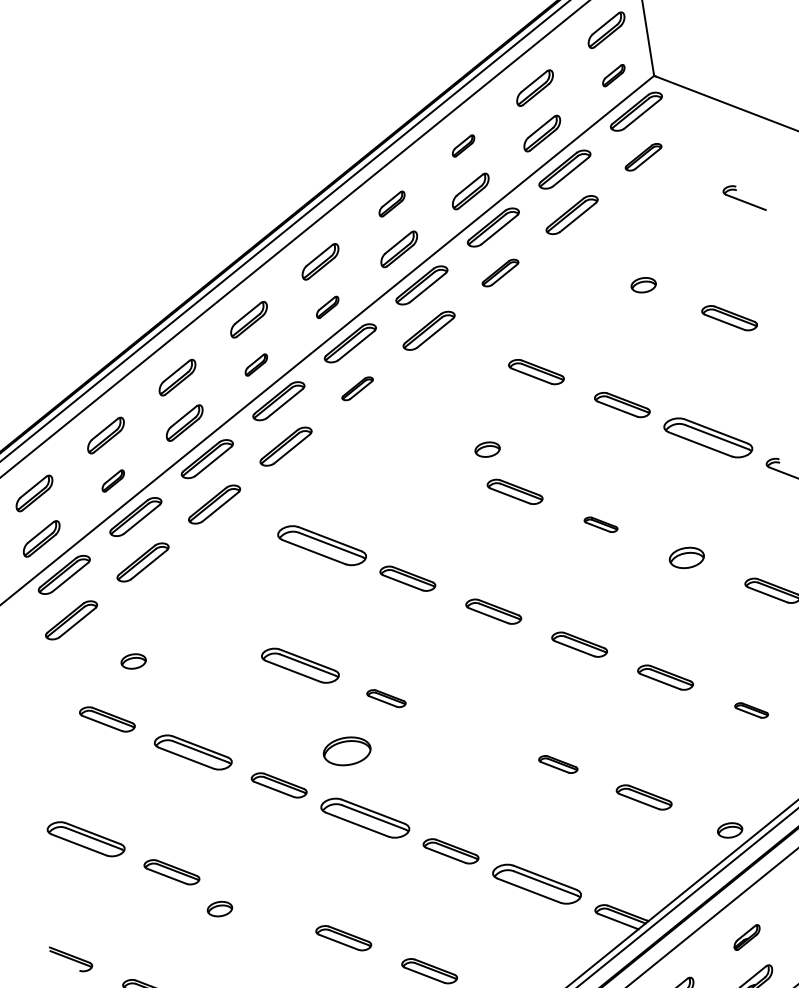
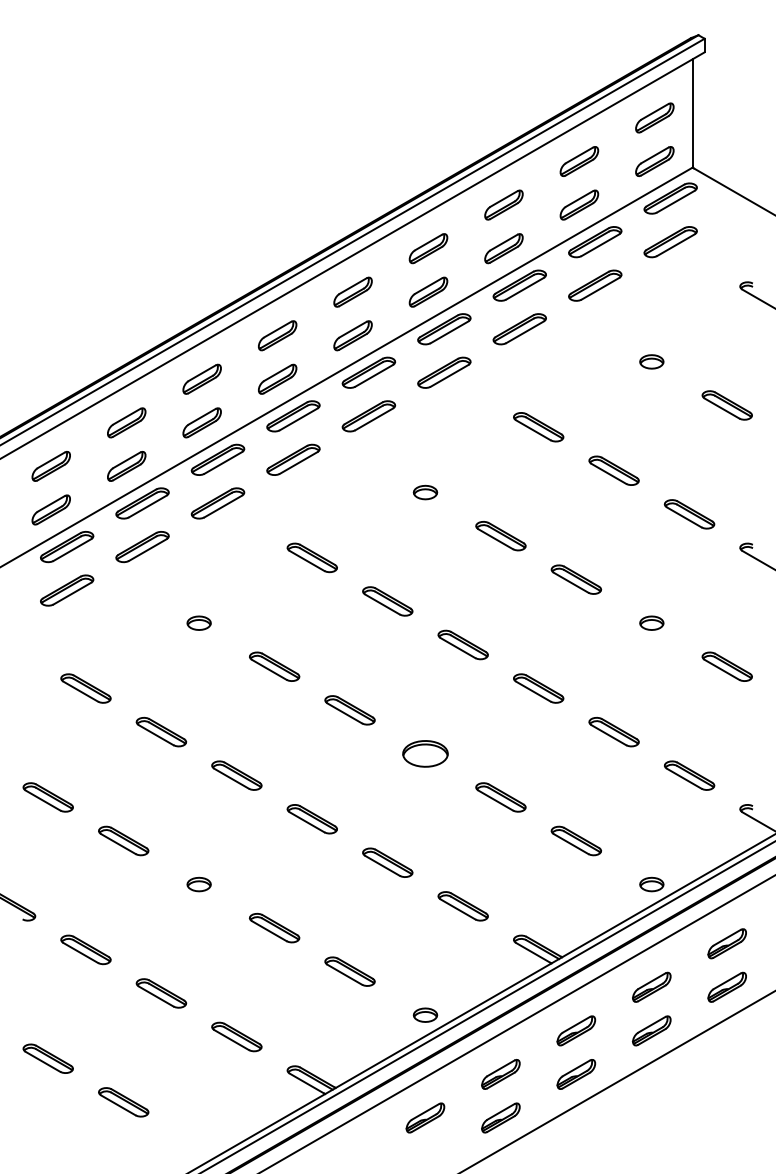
part: (613, 75) -> (654, 161), size x1.67
part: (462, 145) -> (503, 204), size x1.67
part: (643, 157) -> (670, 242), size x1.43
part: (392, 203) -> (428, 248), size x1.43
part: (500, 273) -> (519, 329), size x1.43
part: (327, 307) -> (352, 335), size x1.67
part: (255, 364) -> (277, 378), size x1.67
part: (357, 388) -> (368, 416), size x1.67
part: (708, 438) -> (689, 514), size x0.62
part: (487, 449) -> (425, 492), moved
part: (112, 481) -> (126, 466), size x1.67
part: (601, 524) -> (576, 579), size x1.67
part: (321, 545) -> (311, 557), size x0.62
part: (686, 557) -> (651, 622), size x0.71
part: (132, 660) -> (198, 622), moved
part: (300, 665) -> (274, 666), size x0.71
part: (385, 698) -> (349, 710), size x1.43
part: (751, 710) -> (689, 775), size x1.67
part: (347, 750) -> (425, 753), moved
part: (193, 751) -> (161, 731), size x0.71
part: (557, 764) -> (500, 797), size x1.43
part: (364, 818) -> (311, 819), size x0.62
part: (85, 839) -> (47, 797), size x0.71
part: (536, 884) -> (462, 906), size x0.62
part: (219, 909) -> (198, 884), moved
part: (746, 936) -> (651, 986), size x1.43

